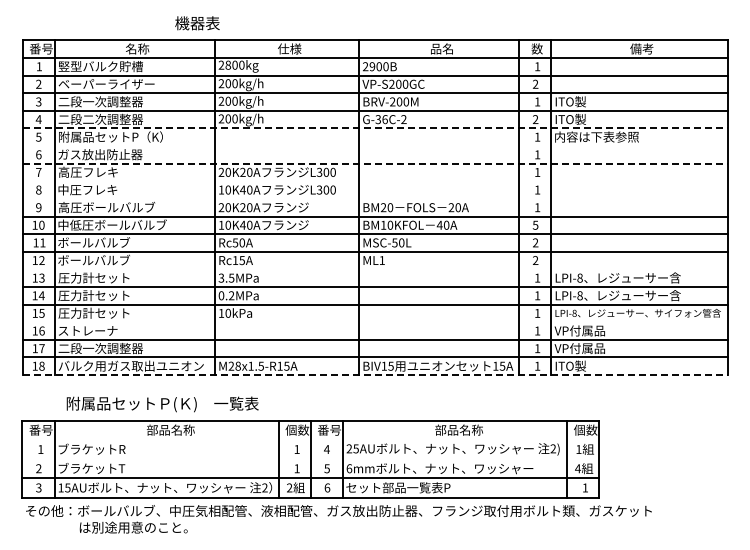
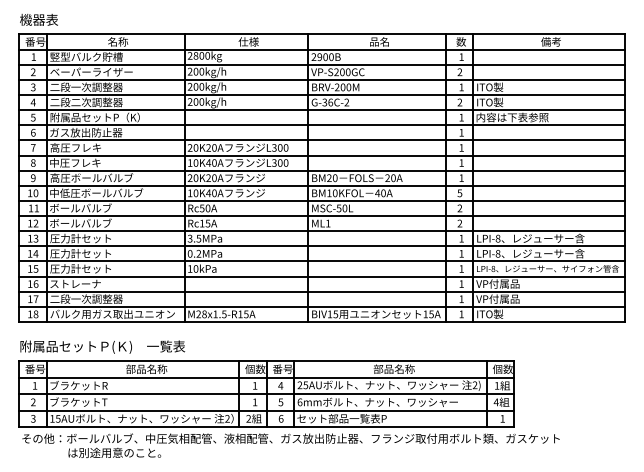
text: (197, 23) -> (39, 20), moved
line: (375, 128) -> (322, 110), dashed -> solid
line: (374, 146) -> (321, 125), added
line: (375, 163) -> (322, 140), dashed -> solid
line: (374, 181) -> (321, 155), added
line: (374, 198) -> (321, 170), added
line: (374, 269) -> (321, 231), added
line: (374, 322) -> (321, 276), added
line: (375, 375) -> (322, 322), dashed -> solid
text: (162, 404) -> (102, 347), moved
line: (310, 439) -> (266, 377), added
line: (310, 459) -> (266, 394), added

